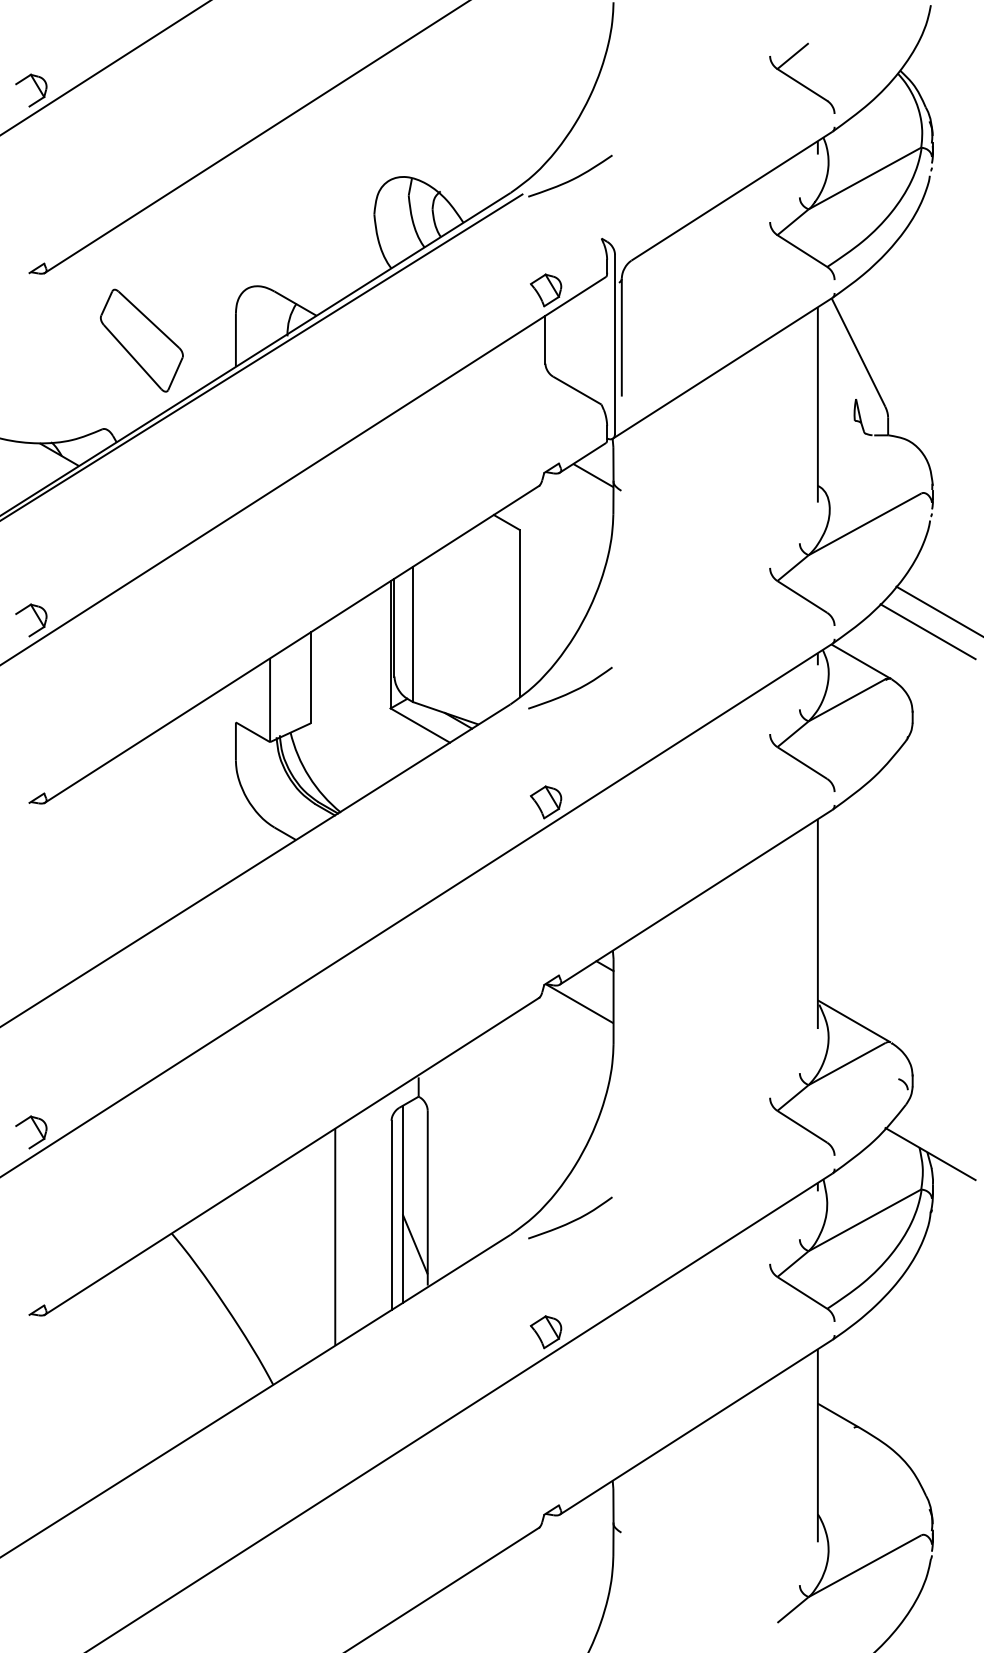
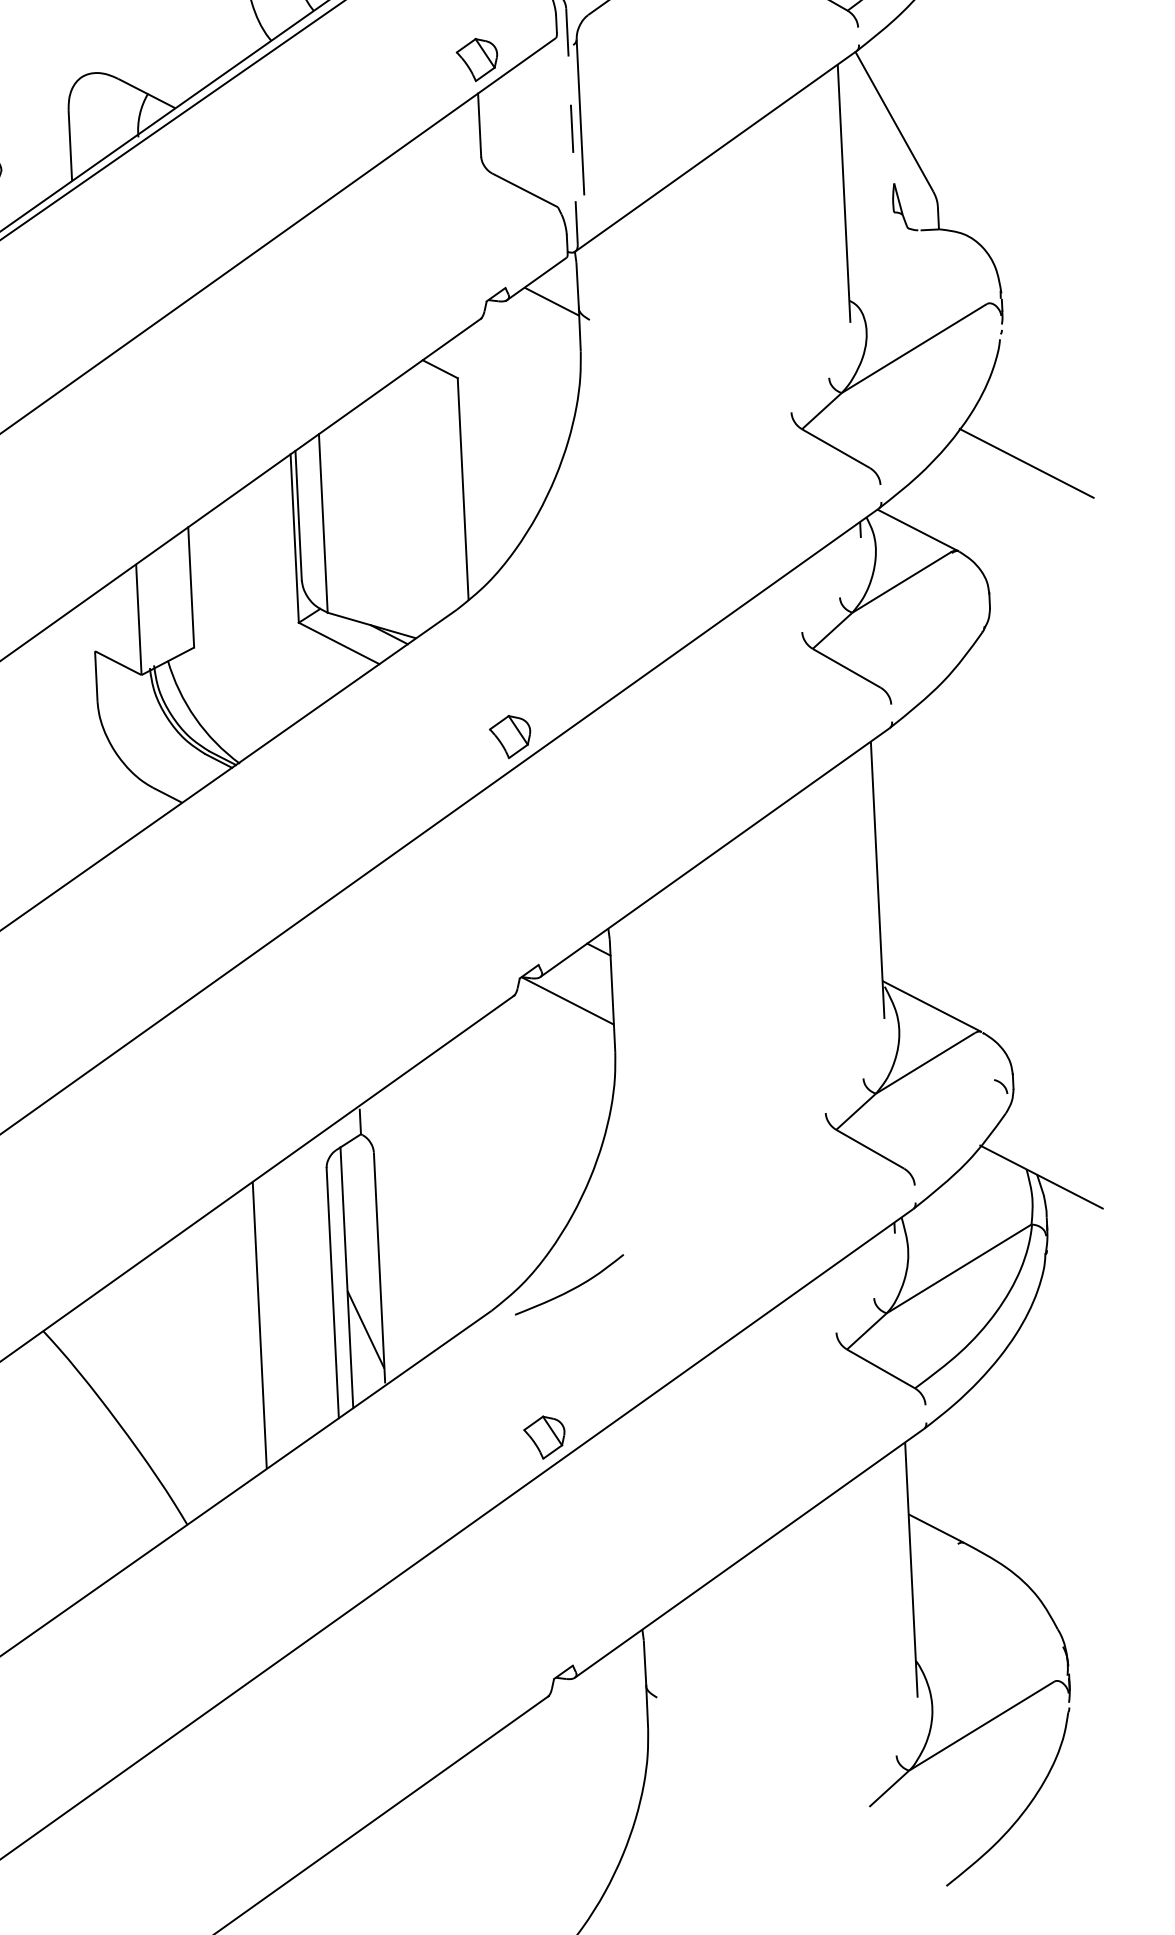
line: (615, 344) -> (572, 126), solid -> dashed
line: (927, 631) -> (1003, 486), removed
curve: (572, 690) -> (538, 587), removed

